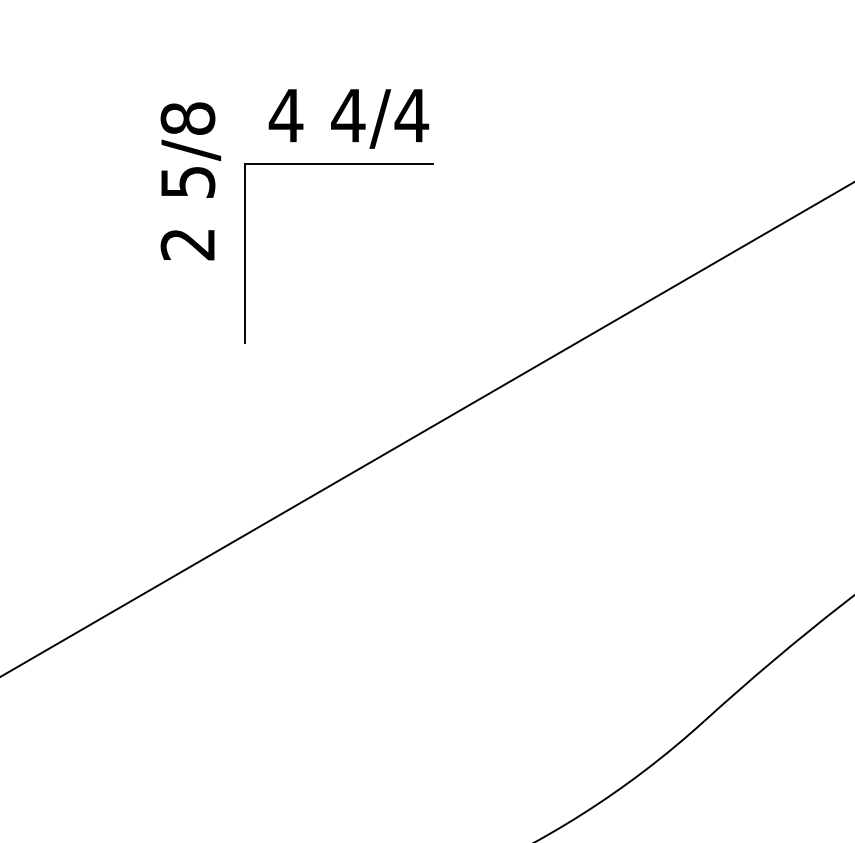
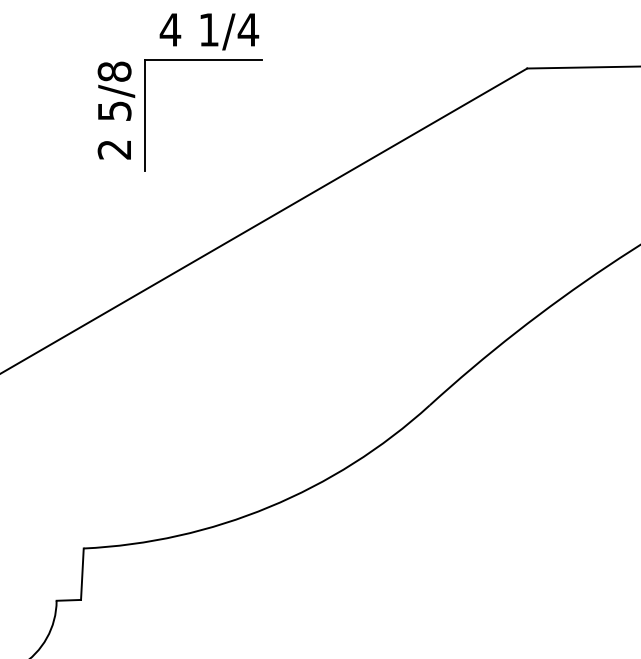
text: (347, 115) -> (208, 29), 4/4 -> 1/4
text: (191, 181) -> (116, 110), moved

